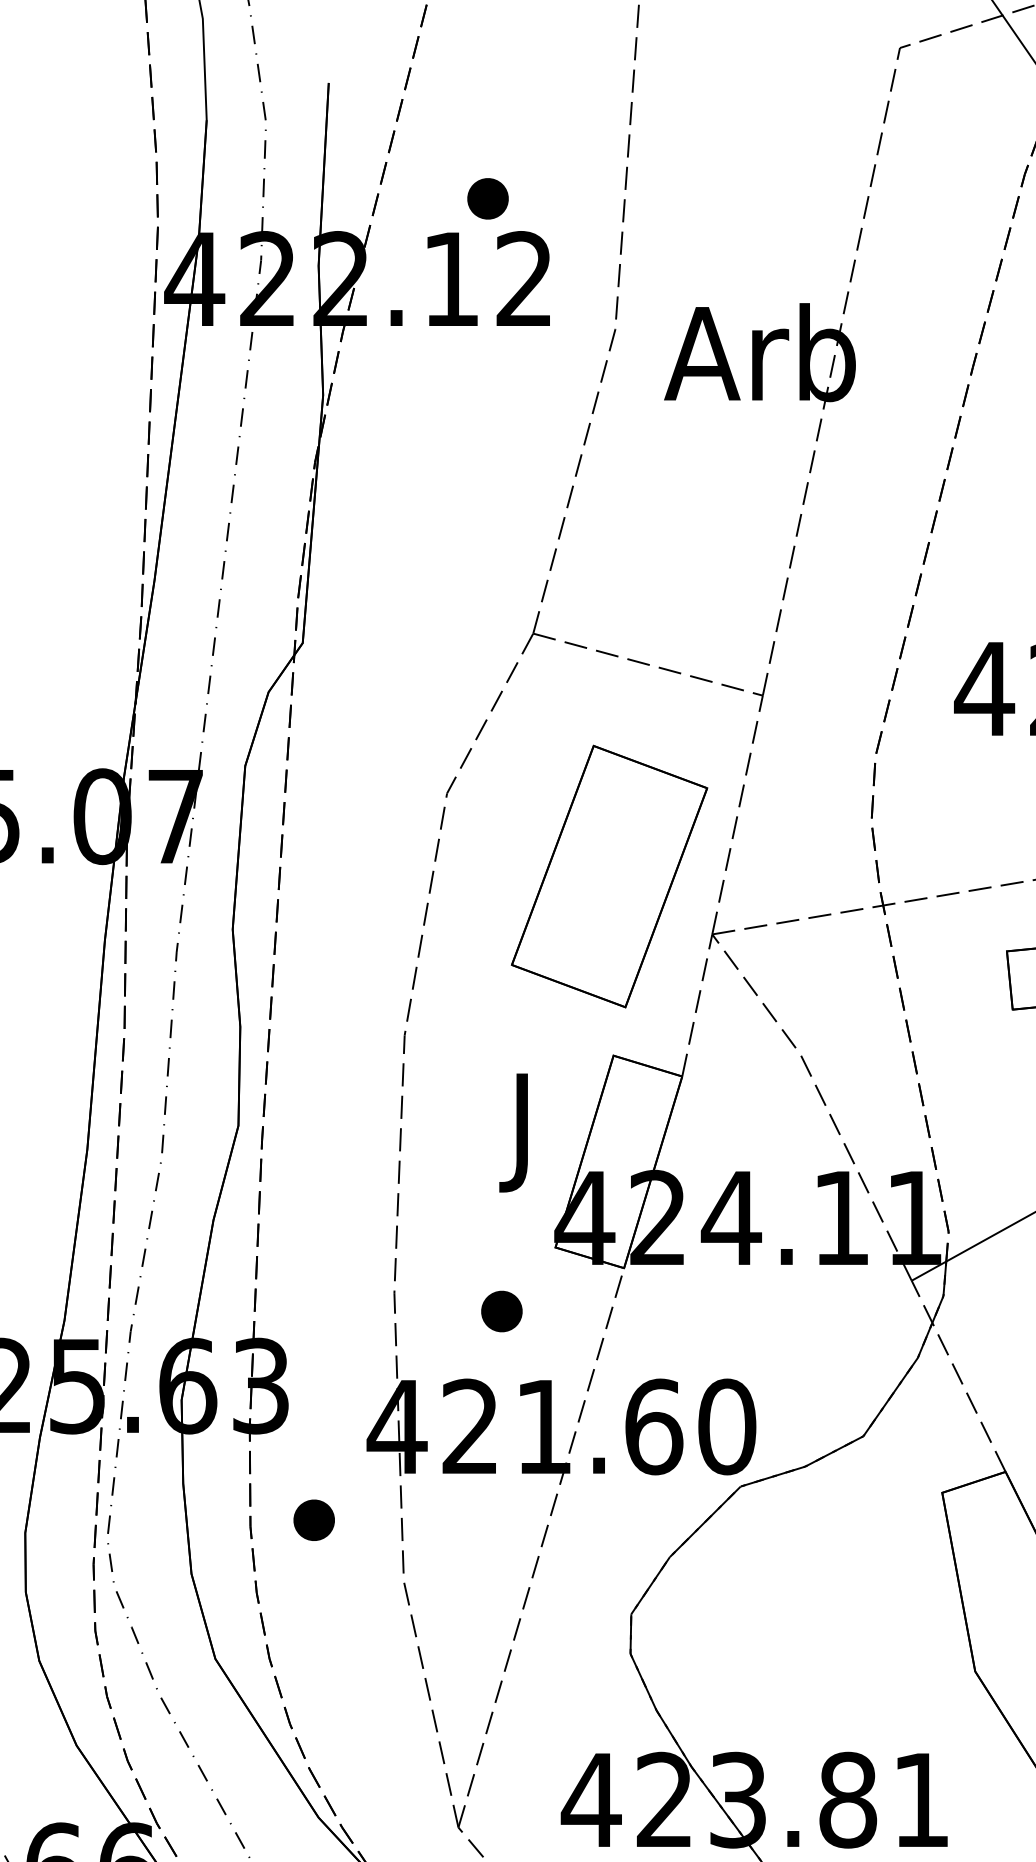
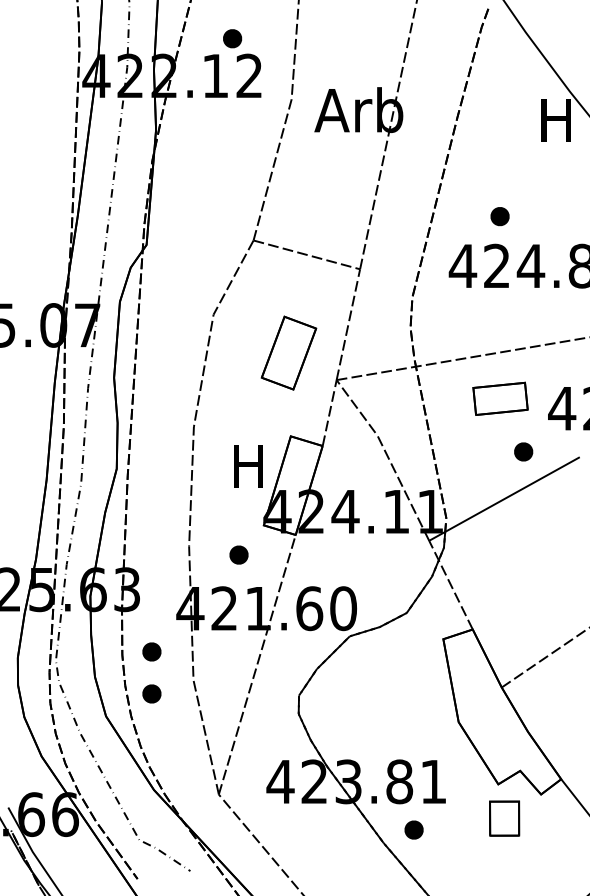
part: (608, 874) -> (288, 352), size x0.6
text: (522, 1131) -> (248, 471), J -> H
part: (313, 1609) -> (151, 693), added

